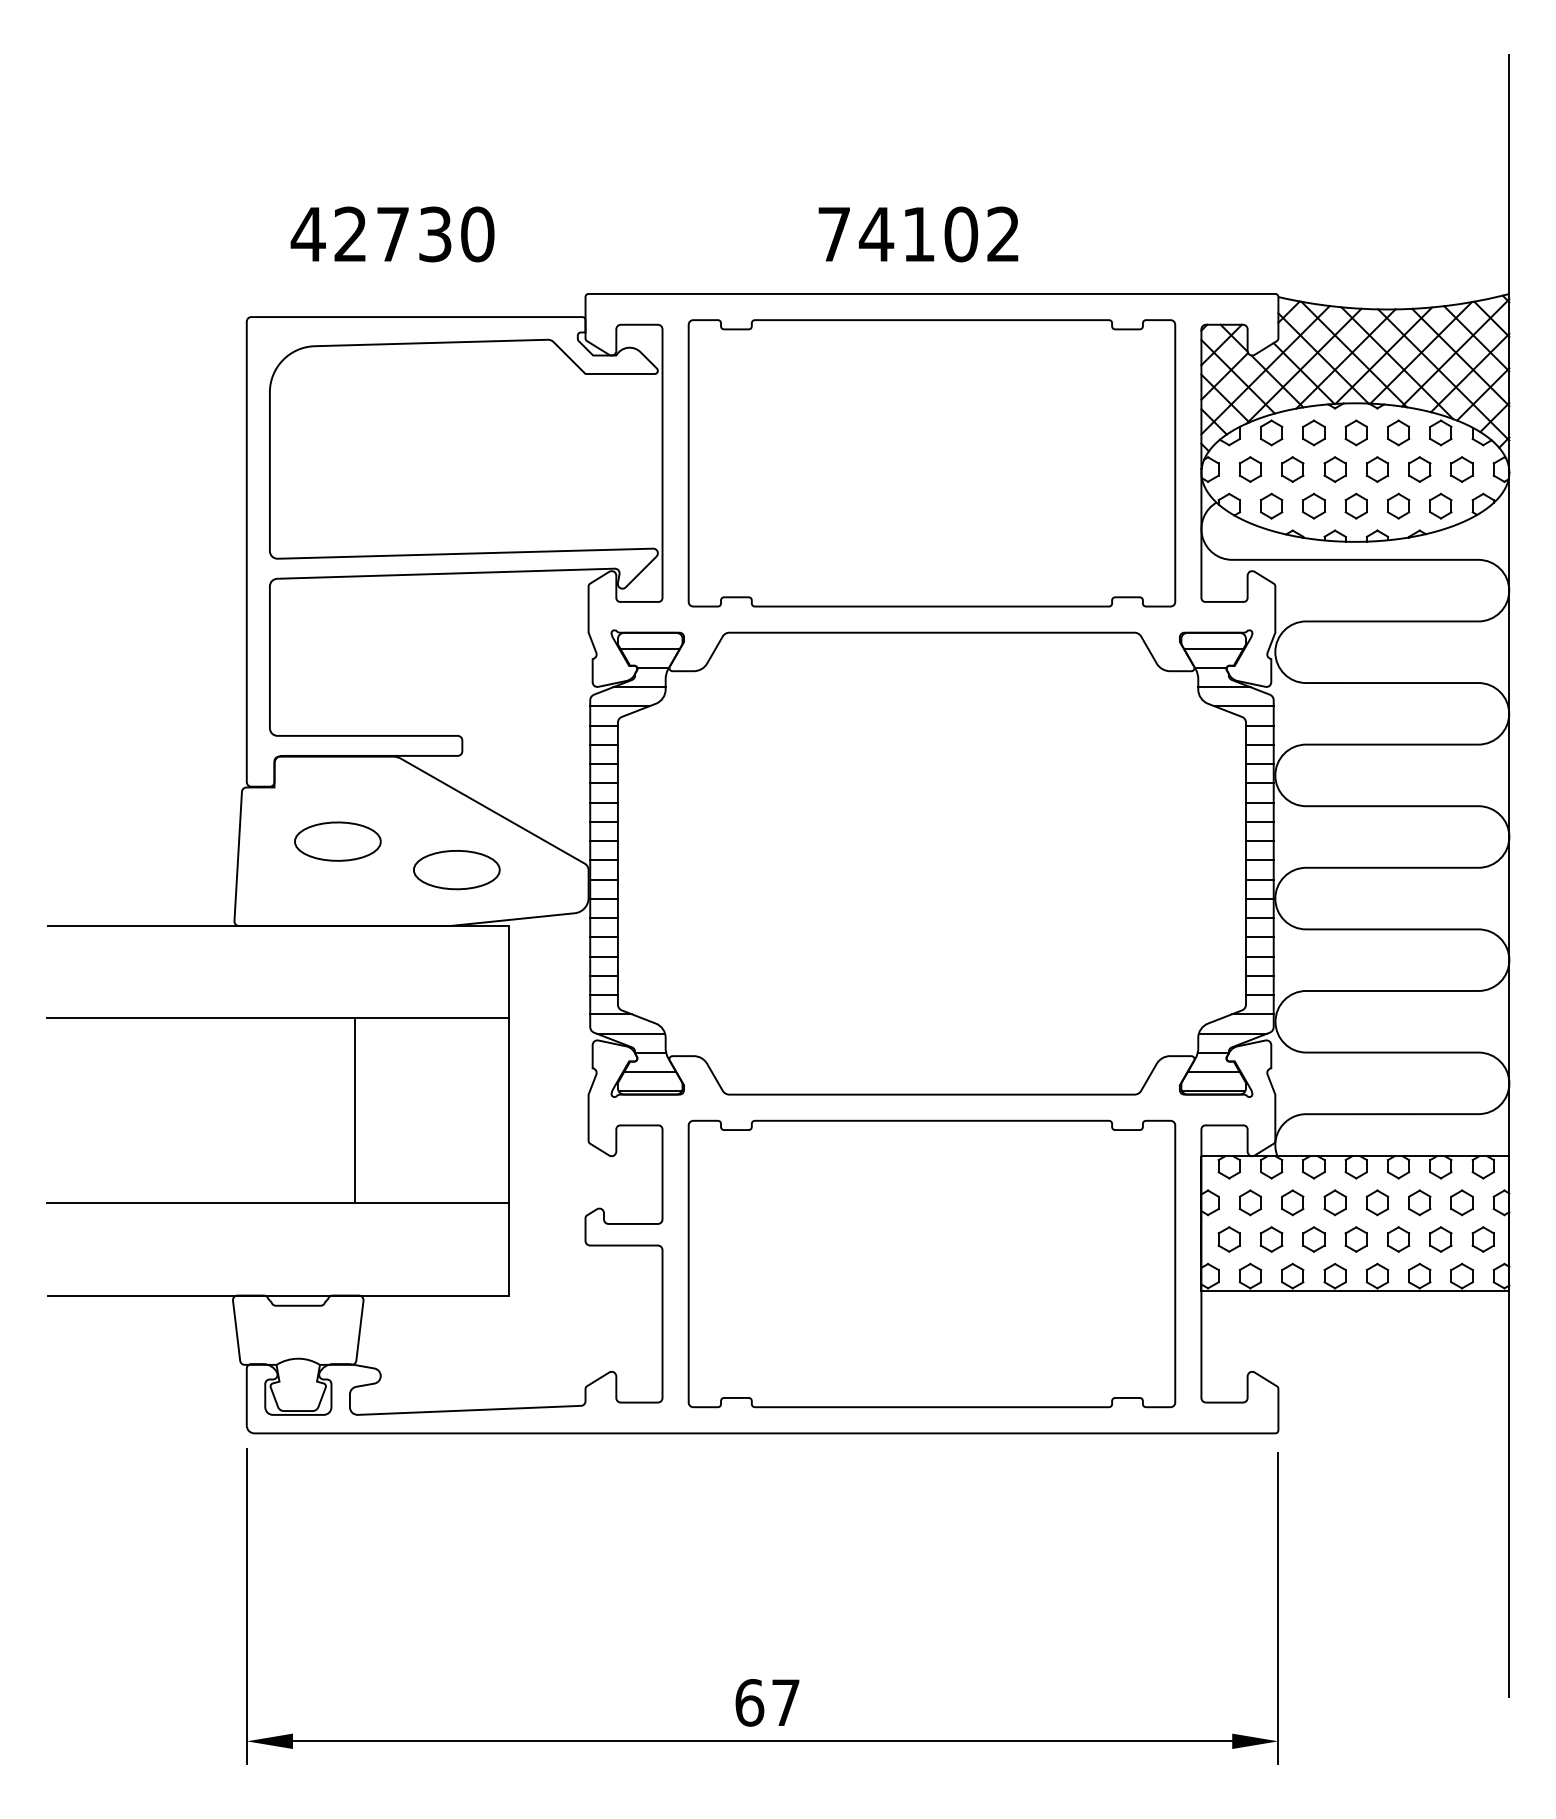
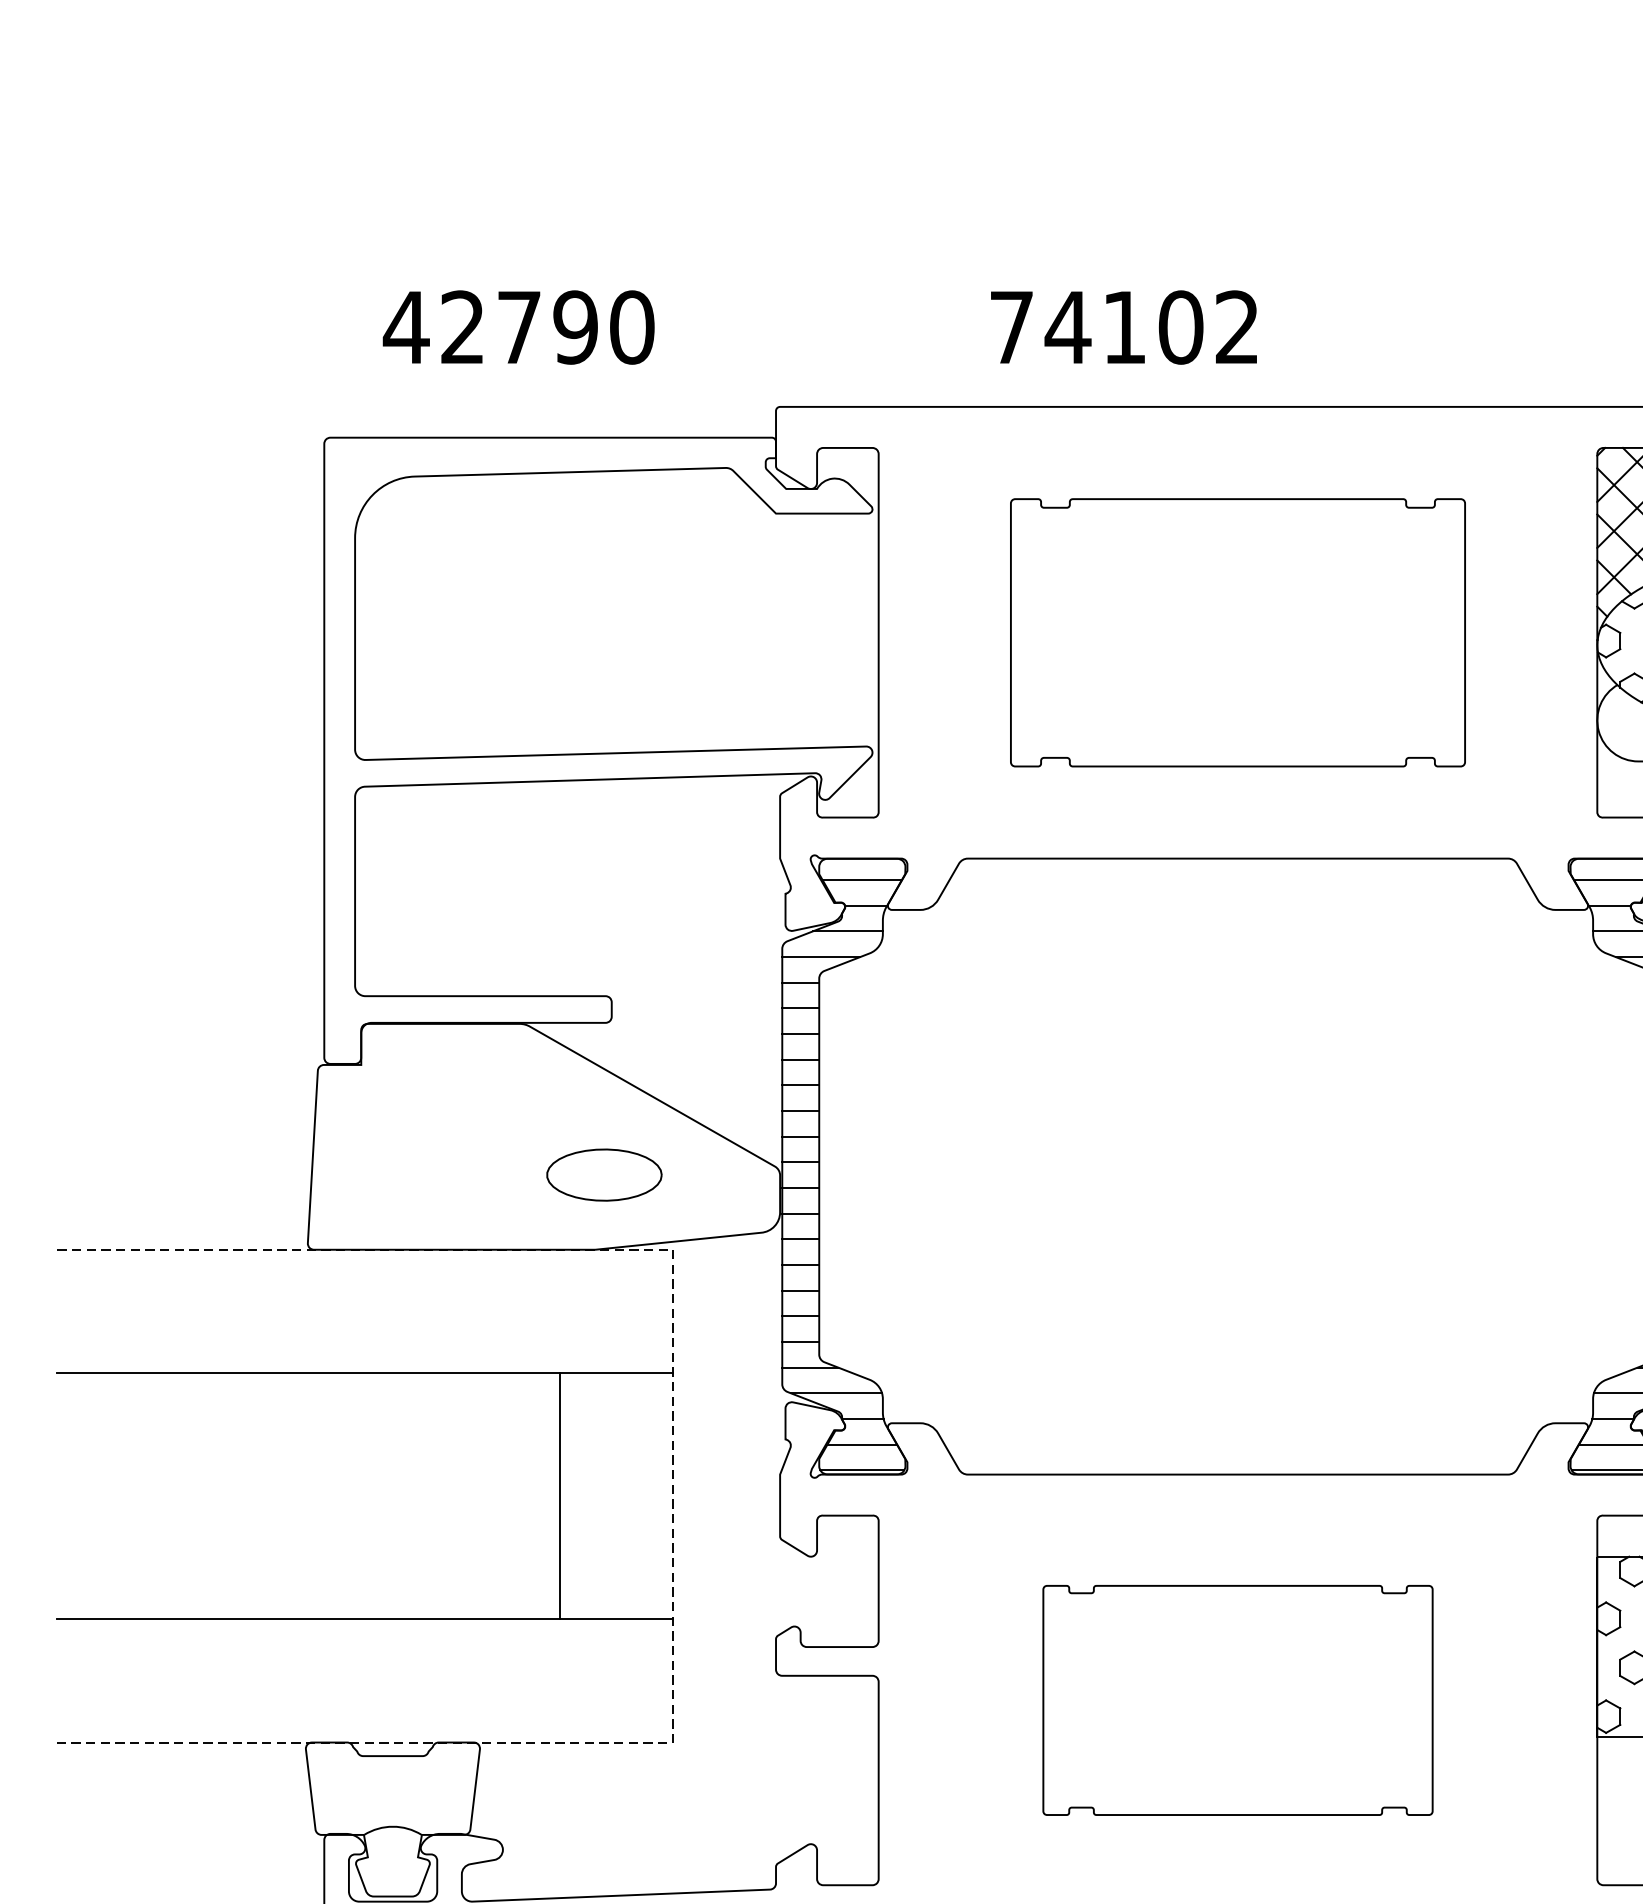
text: (434, 234) -> (574, 327), 42730 -> 42790
text: (918, 234) -> (1124, 327), moved
part: (931, 463) -> (1237, 632), size x0.7
part: (337, 841) -> (445, 1137), removed
line: (354, 1110) -> (559, 1495), moved
line: (508, 1110) -> (673, 1495), solid -> dashed
part: (931, 1263) -> (1237, 1699), size x0.6

